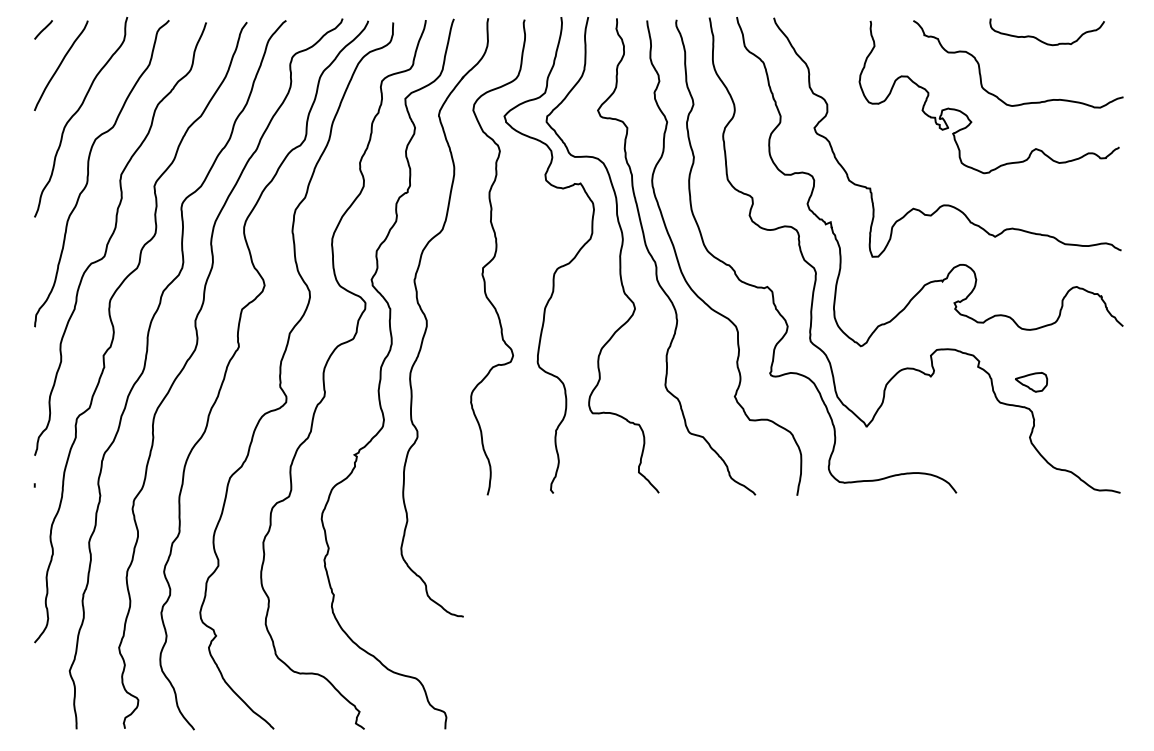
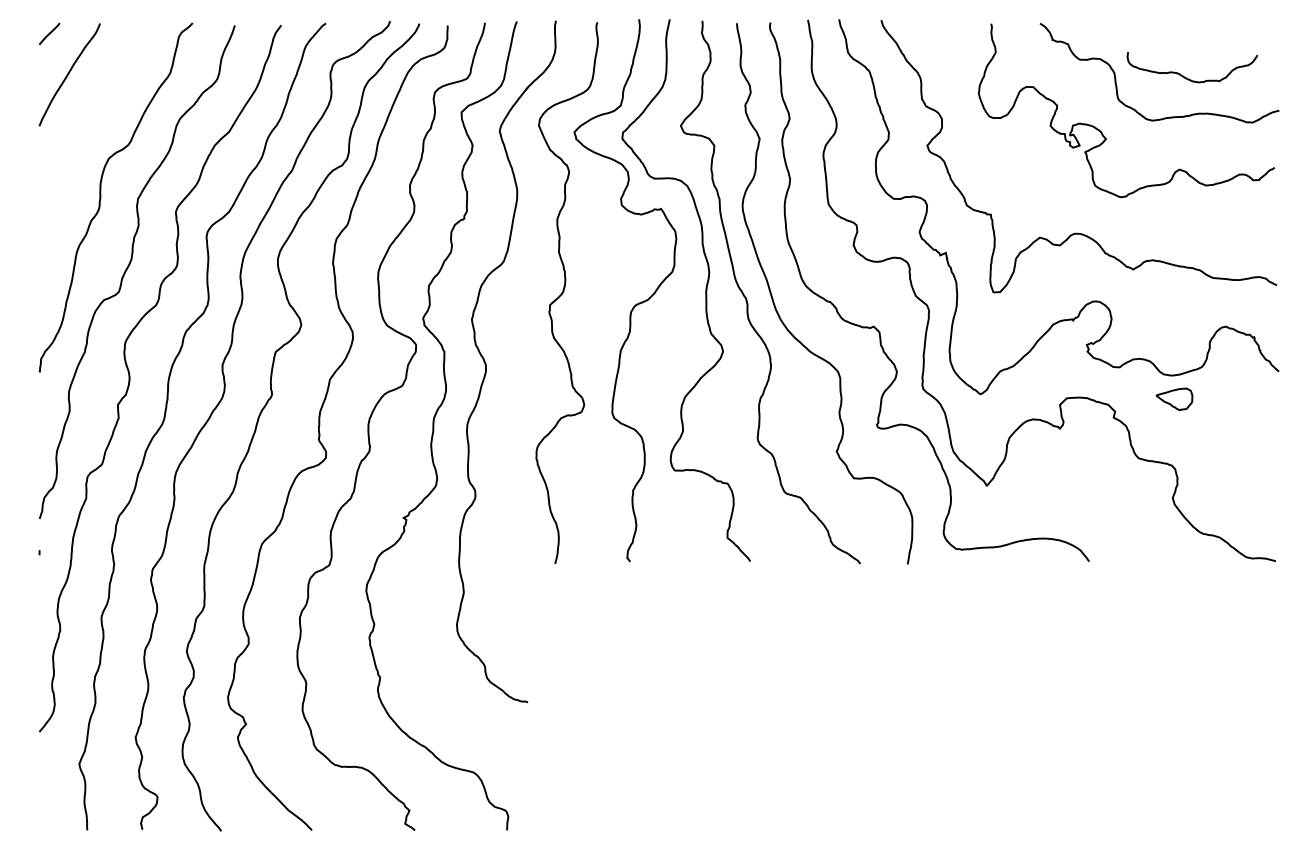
curve: (1041, 40) -> (1185, 76), moved
curve: (76, 112) -> (87, 128), removed
part: (1031, 382) -> (1174, 399), moved

